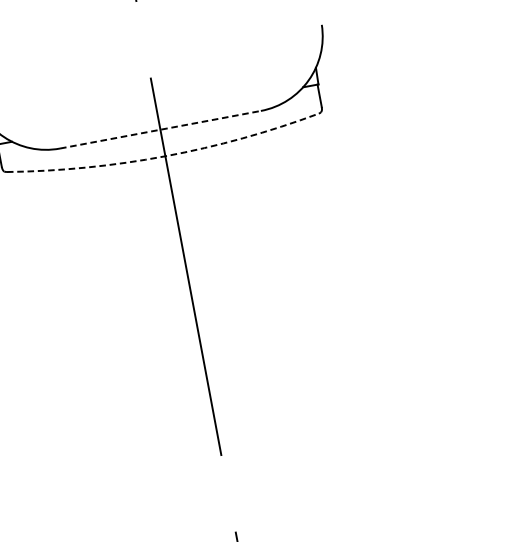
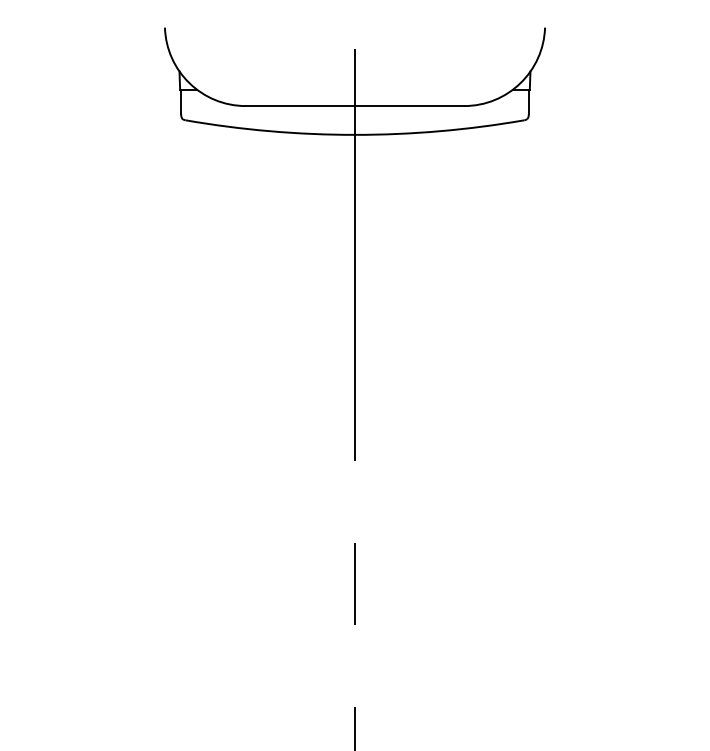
line: (160, 130) -> (355, 106), dashed -> solid
arc: (164, 156) -> (354, 134), dashed -> solid

